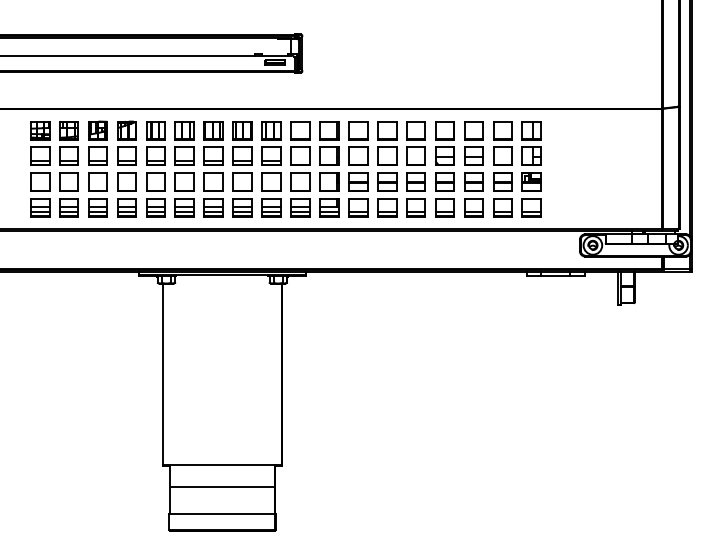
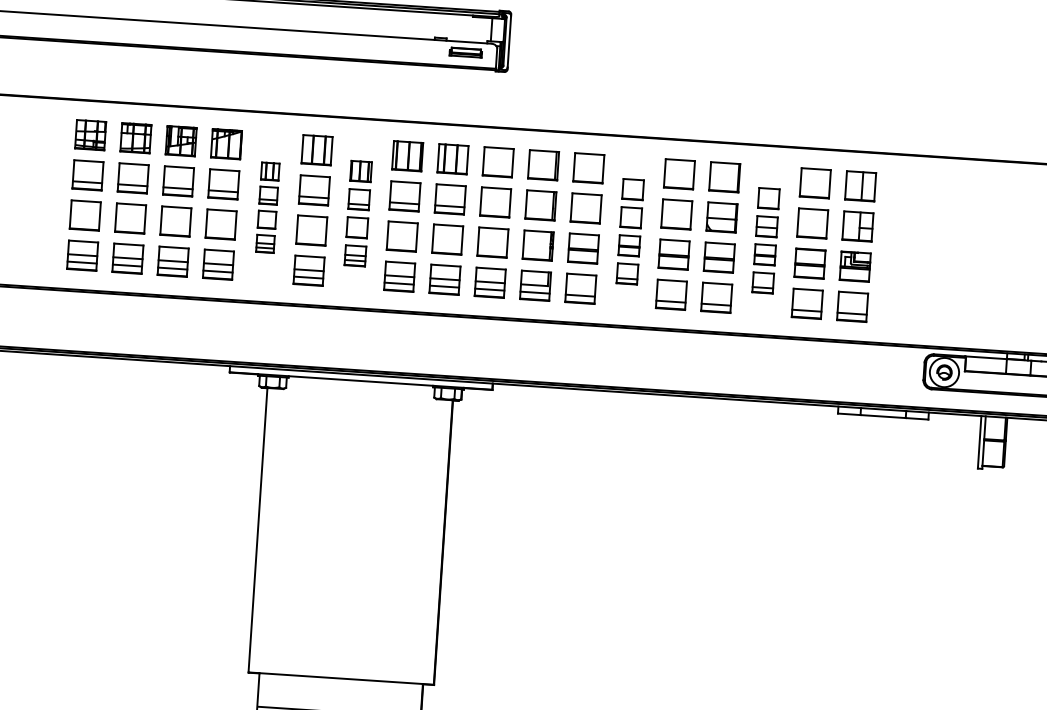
part: (155, 169) -> (267, 208), size x0.6
part: (213, 169) -> (358, 214), size x0.7
part: (387, 169) -> (630, 232), size x0.7
part: (473, 169) -> (765, 241), size x0.7

